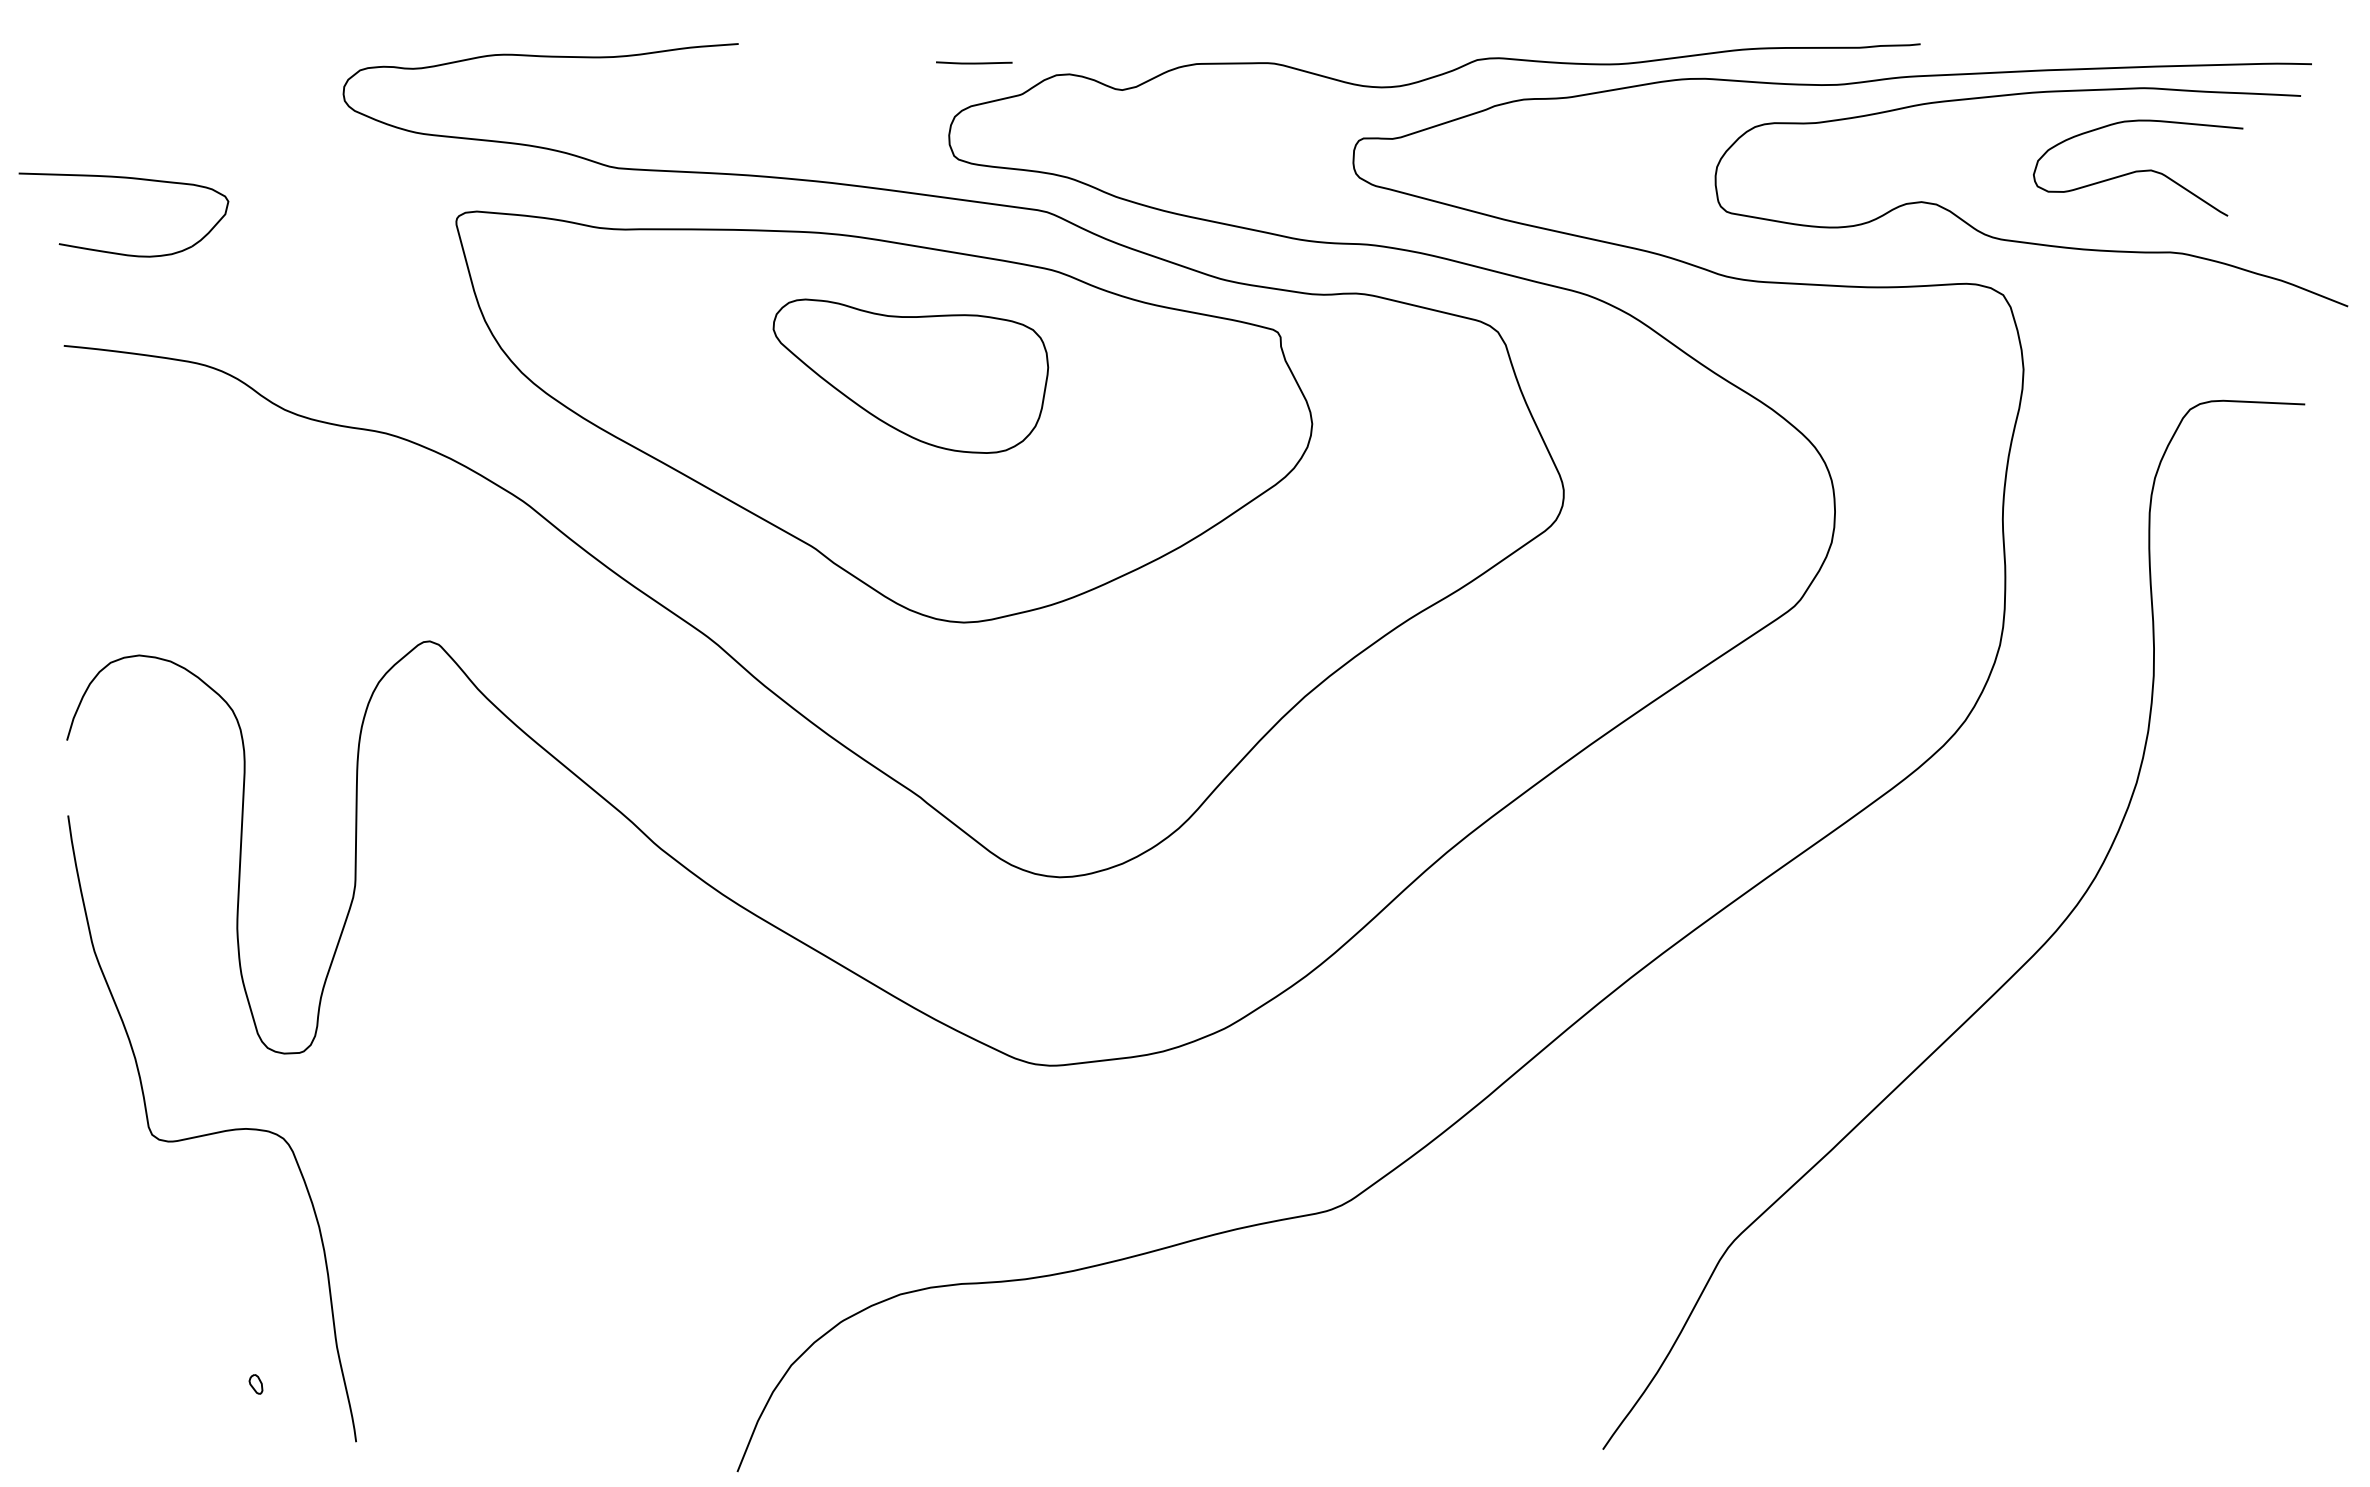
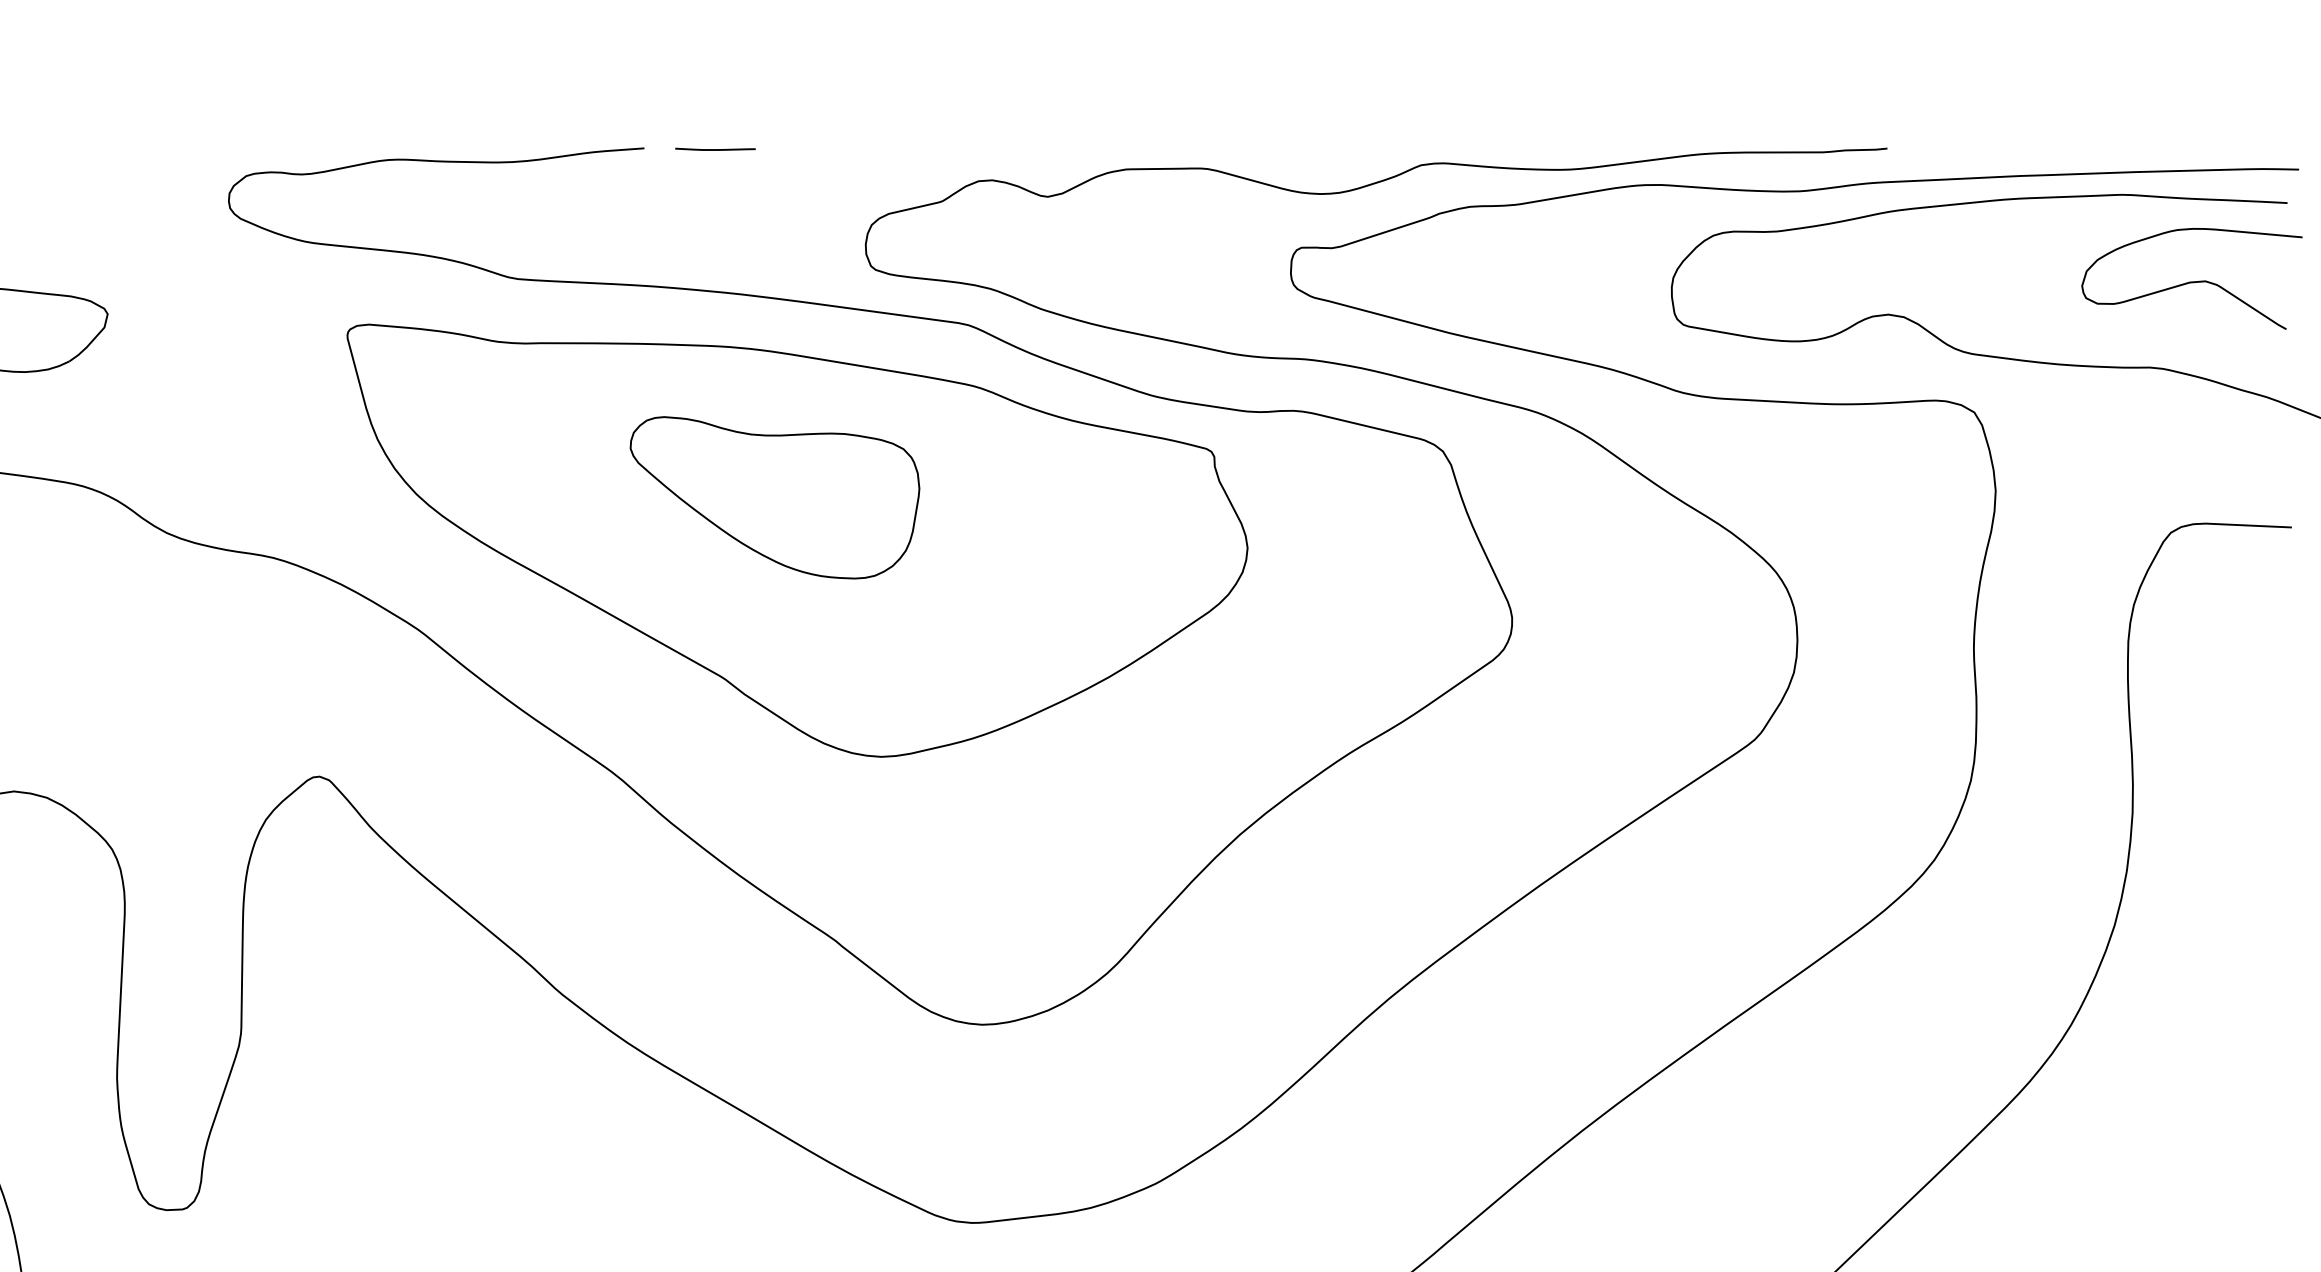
line: (974, 62) -> (715, 148), moved
curve: (2138, 170) -> (2192, 281), moved
part: (910, 375) -> (774, 497), moved

